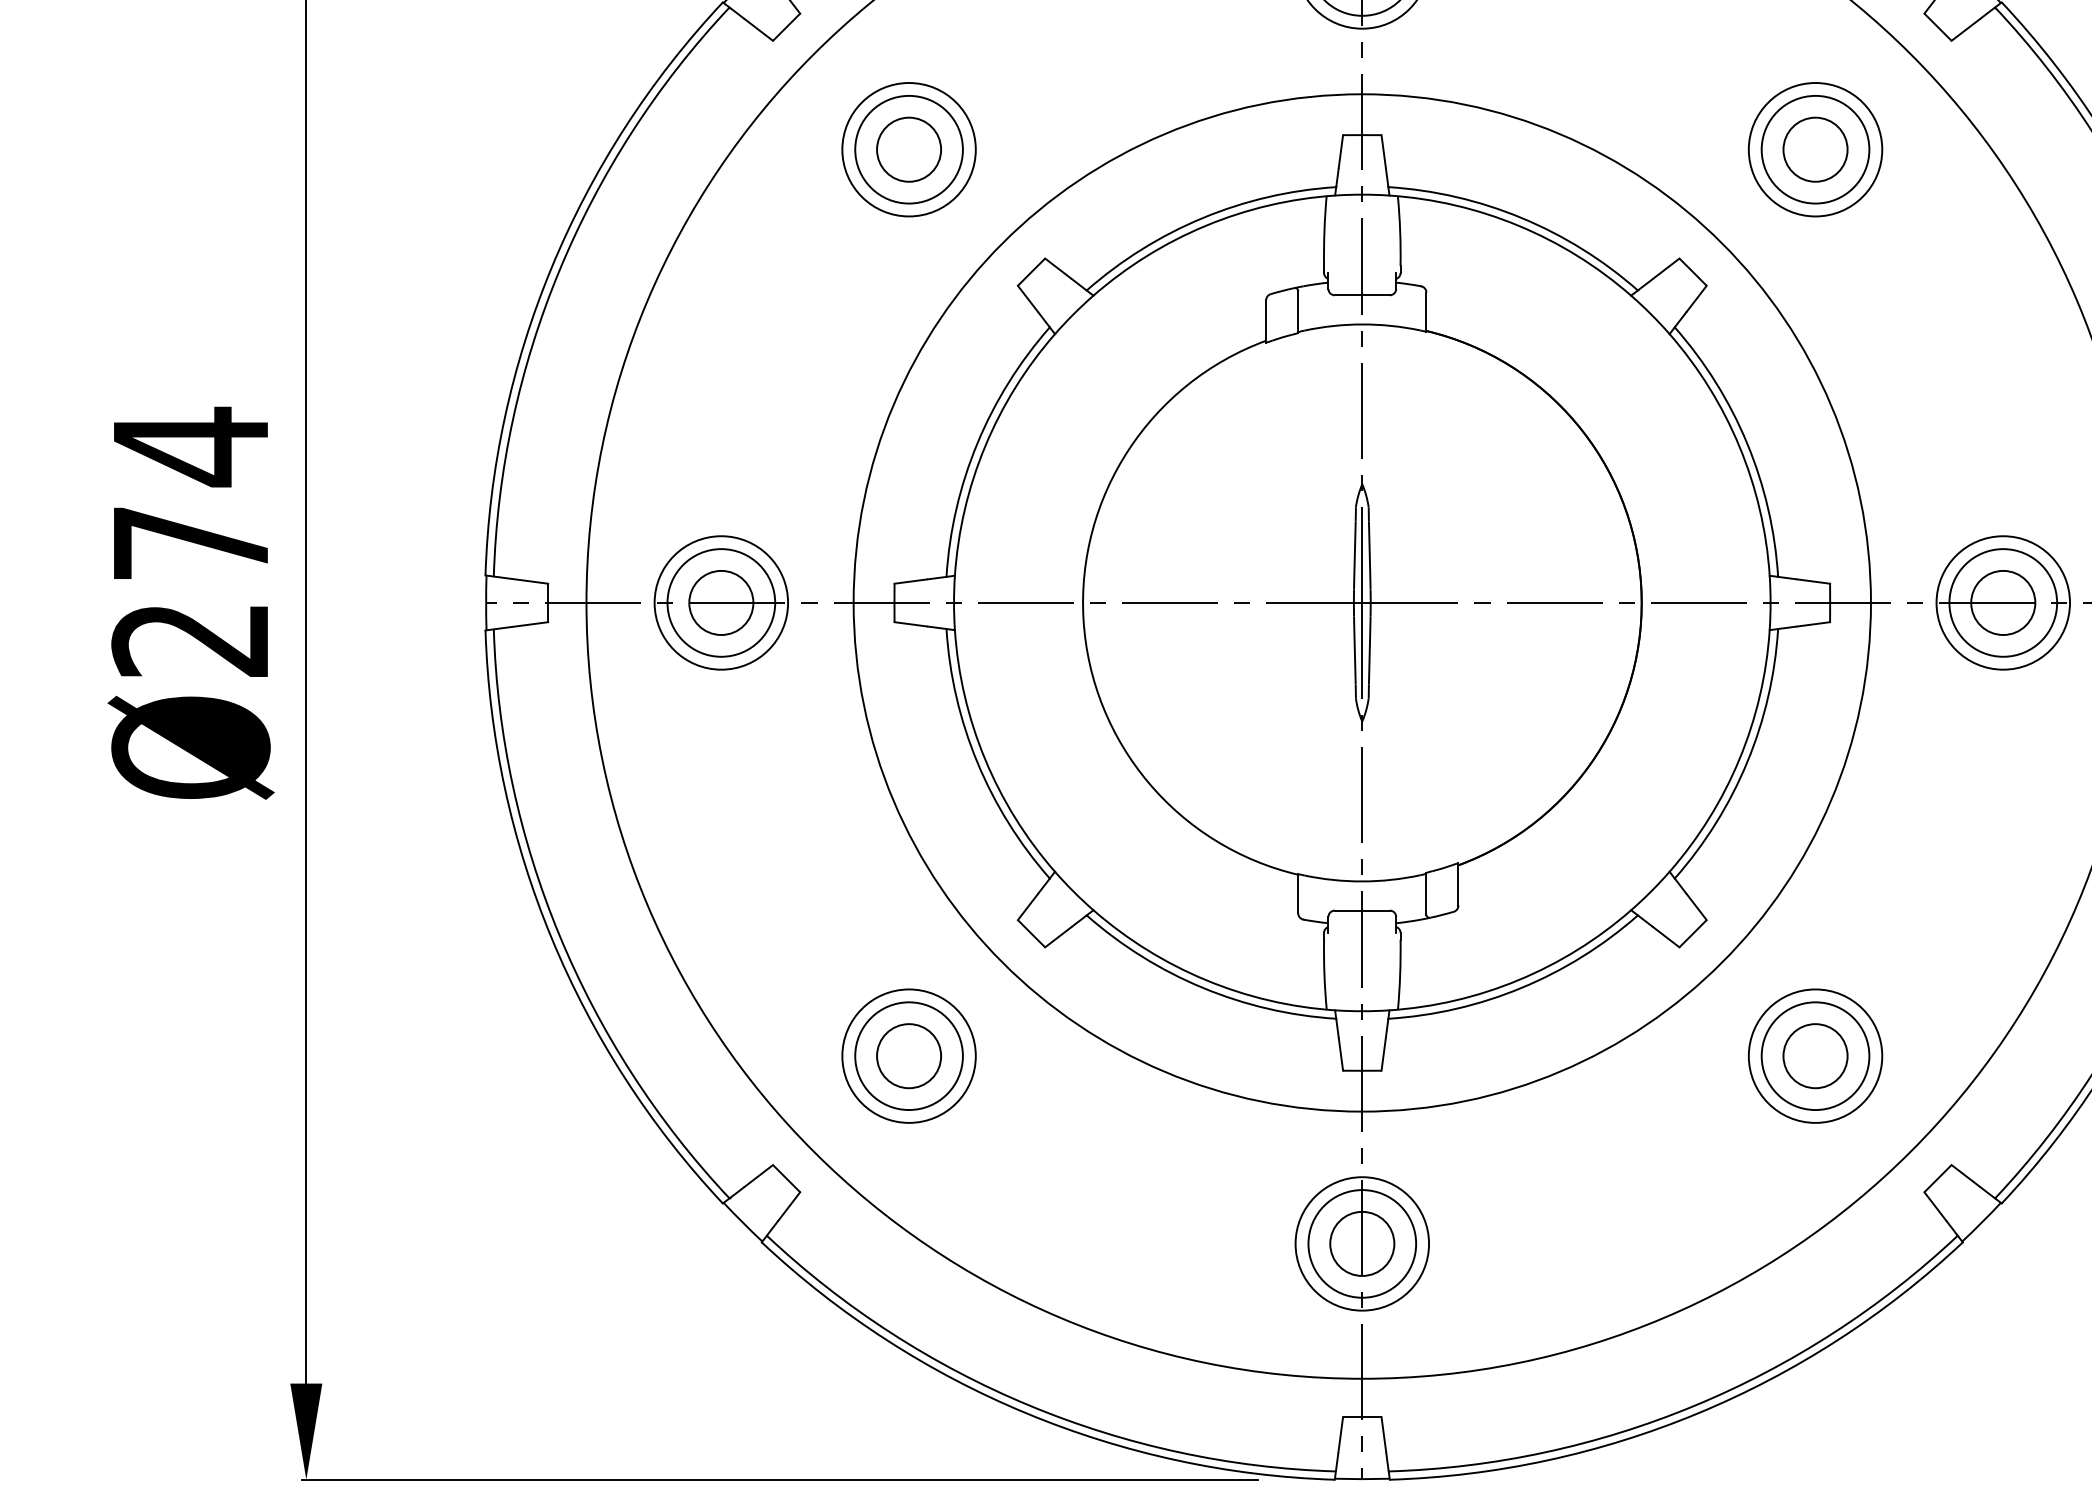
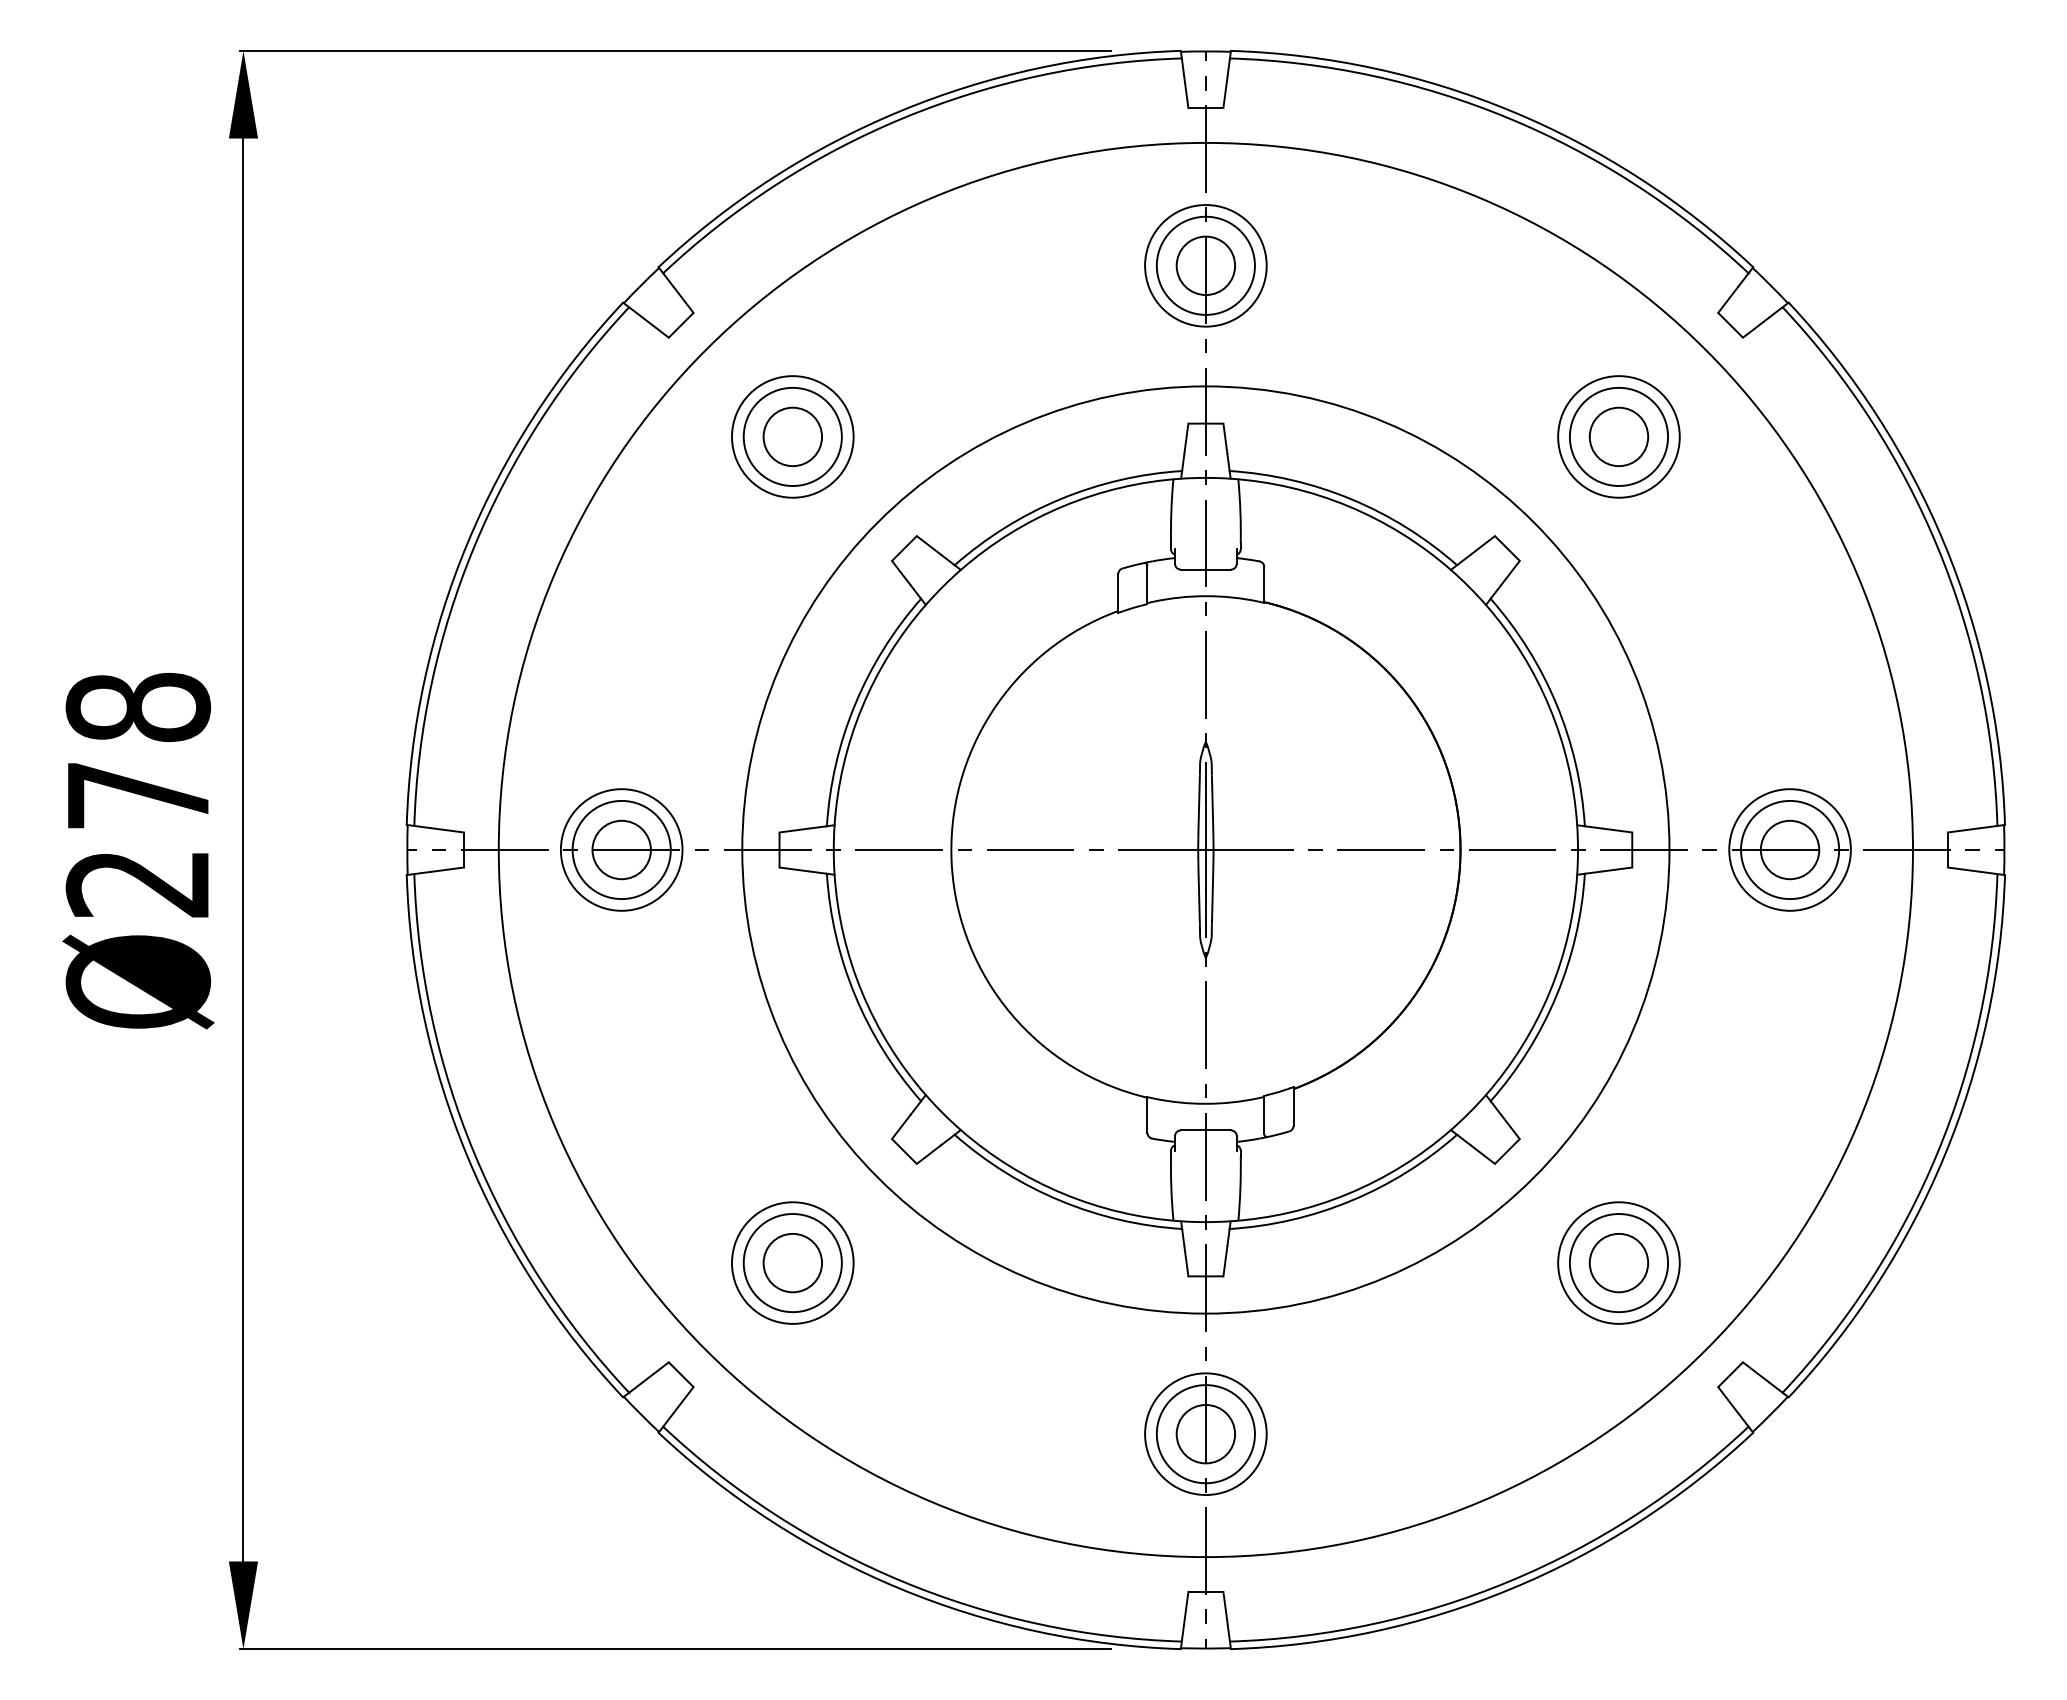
text: (191, 446) -> (138, 707), Ø274 -> Ø278

